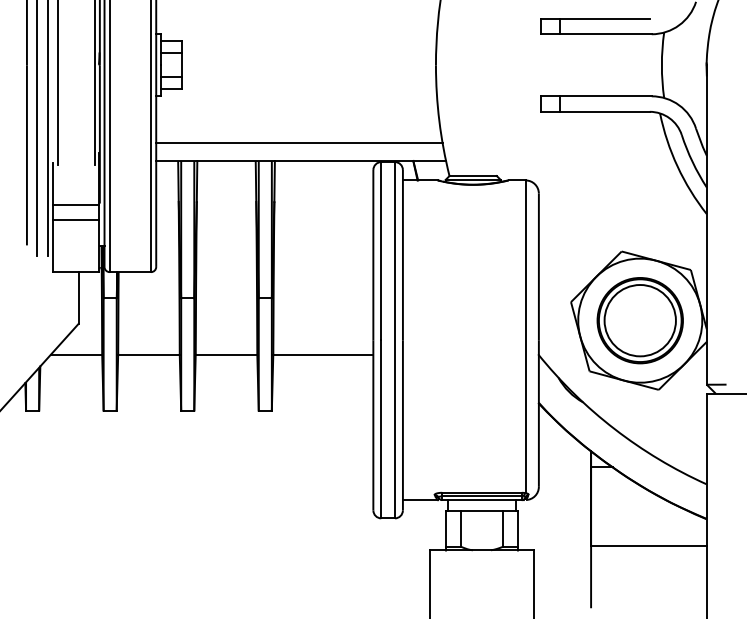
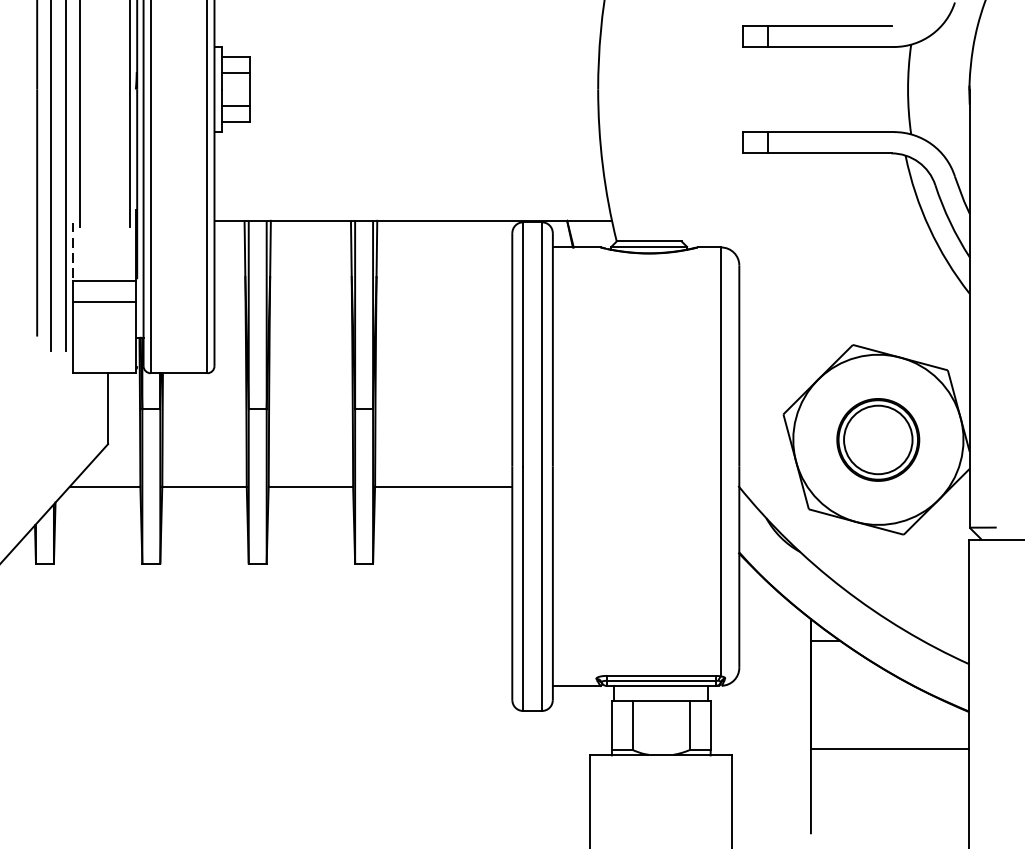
line: (299, 142) -> (411, 195), removed
line: (52, 184) -> (72, 253), solid -> dashed
part: (639, 320) -> (877, 439), size x0.7

